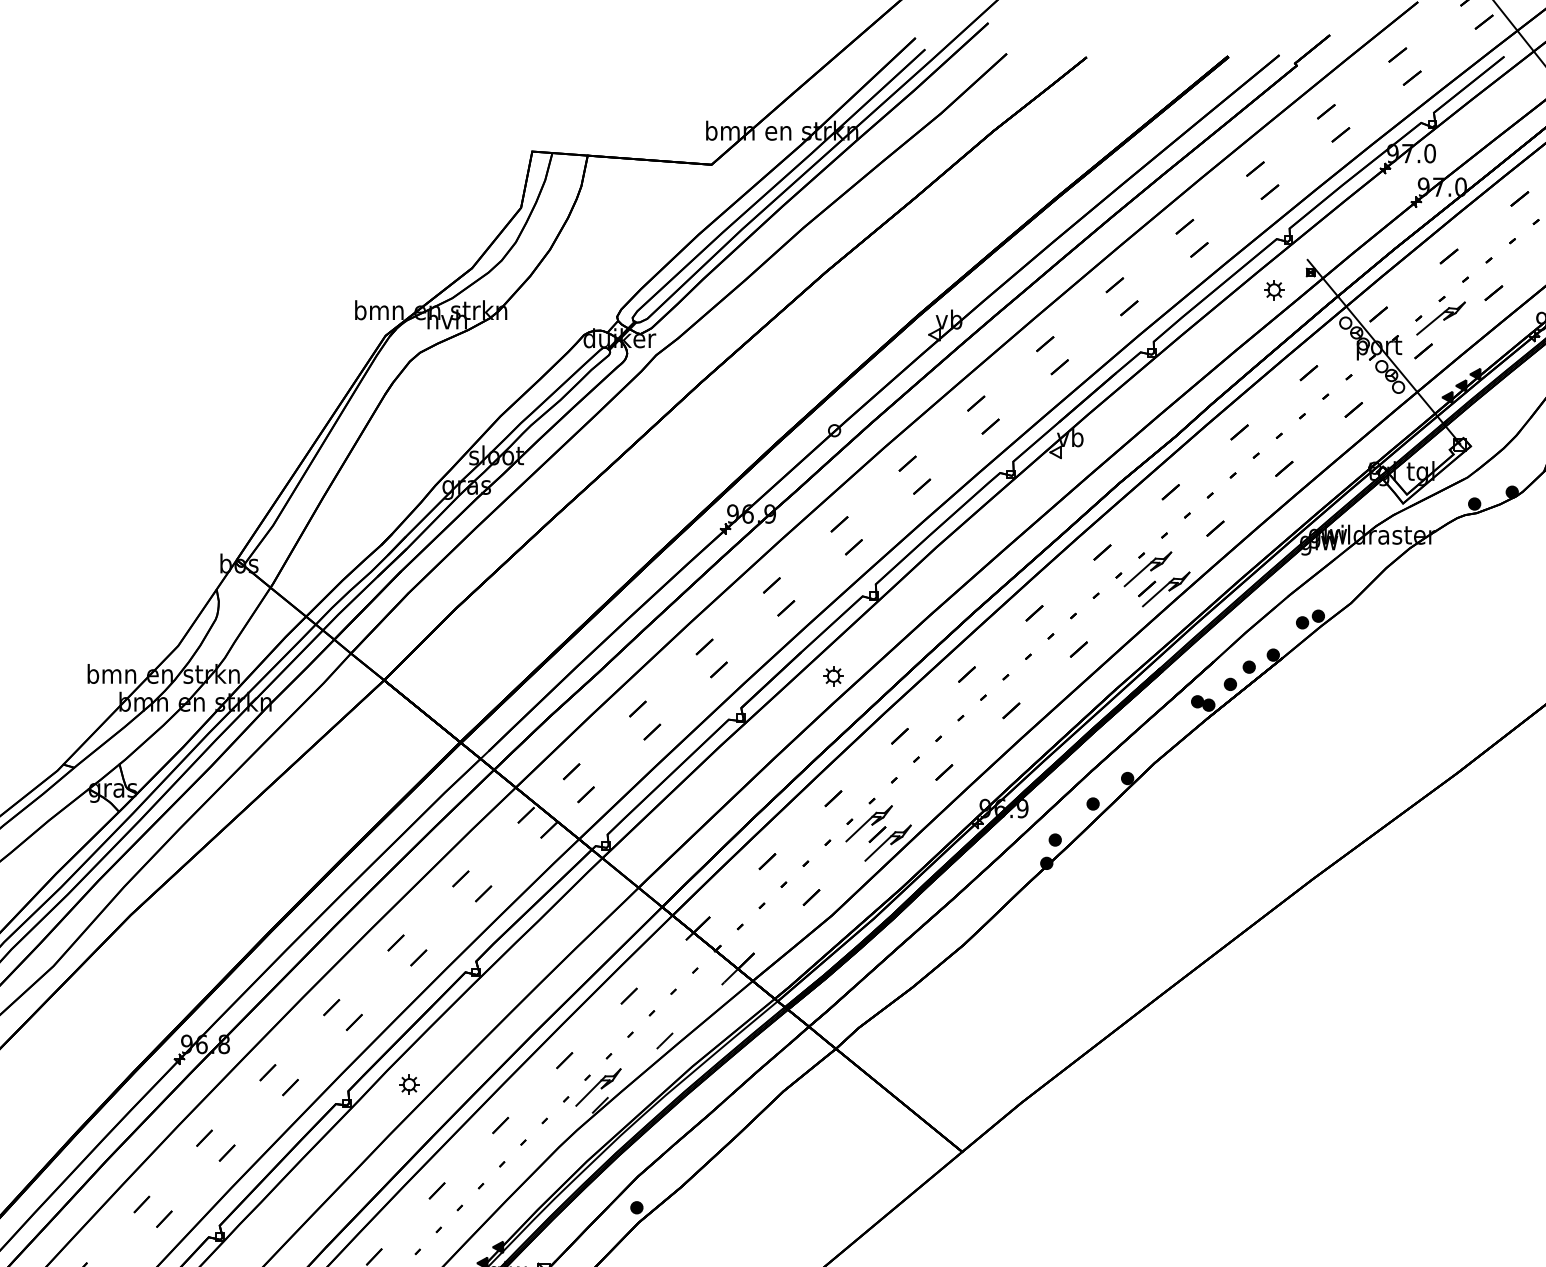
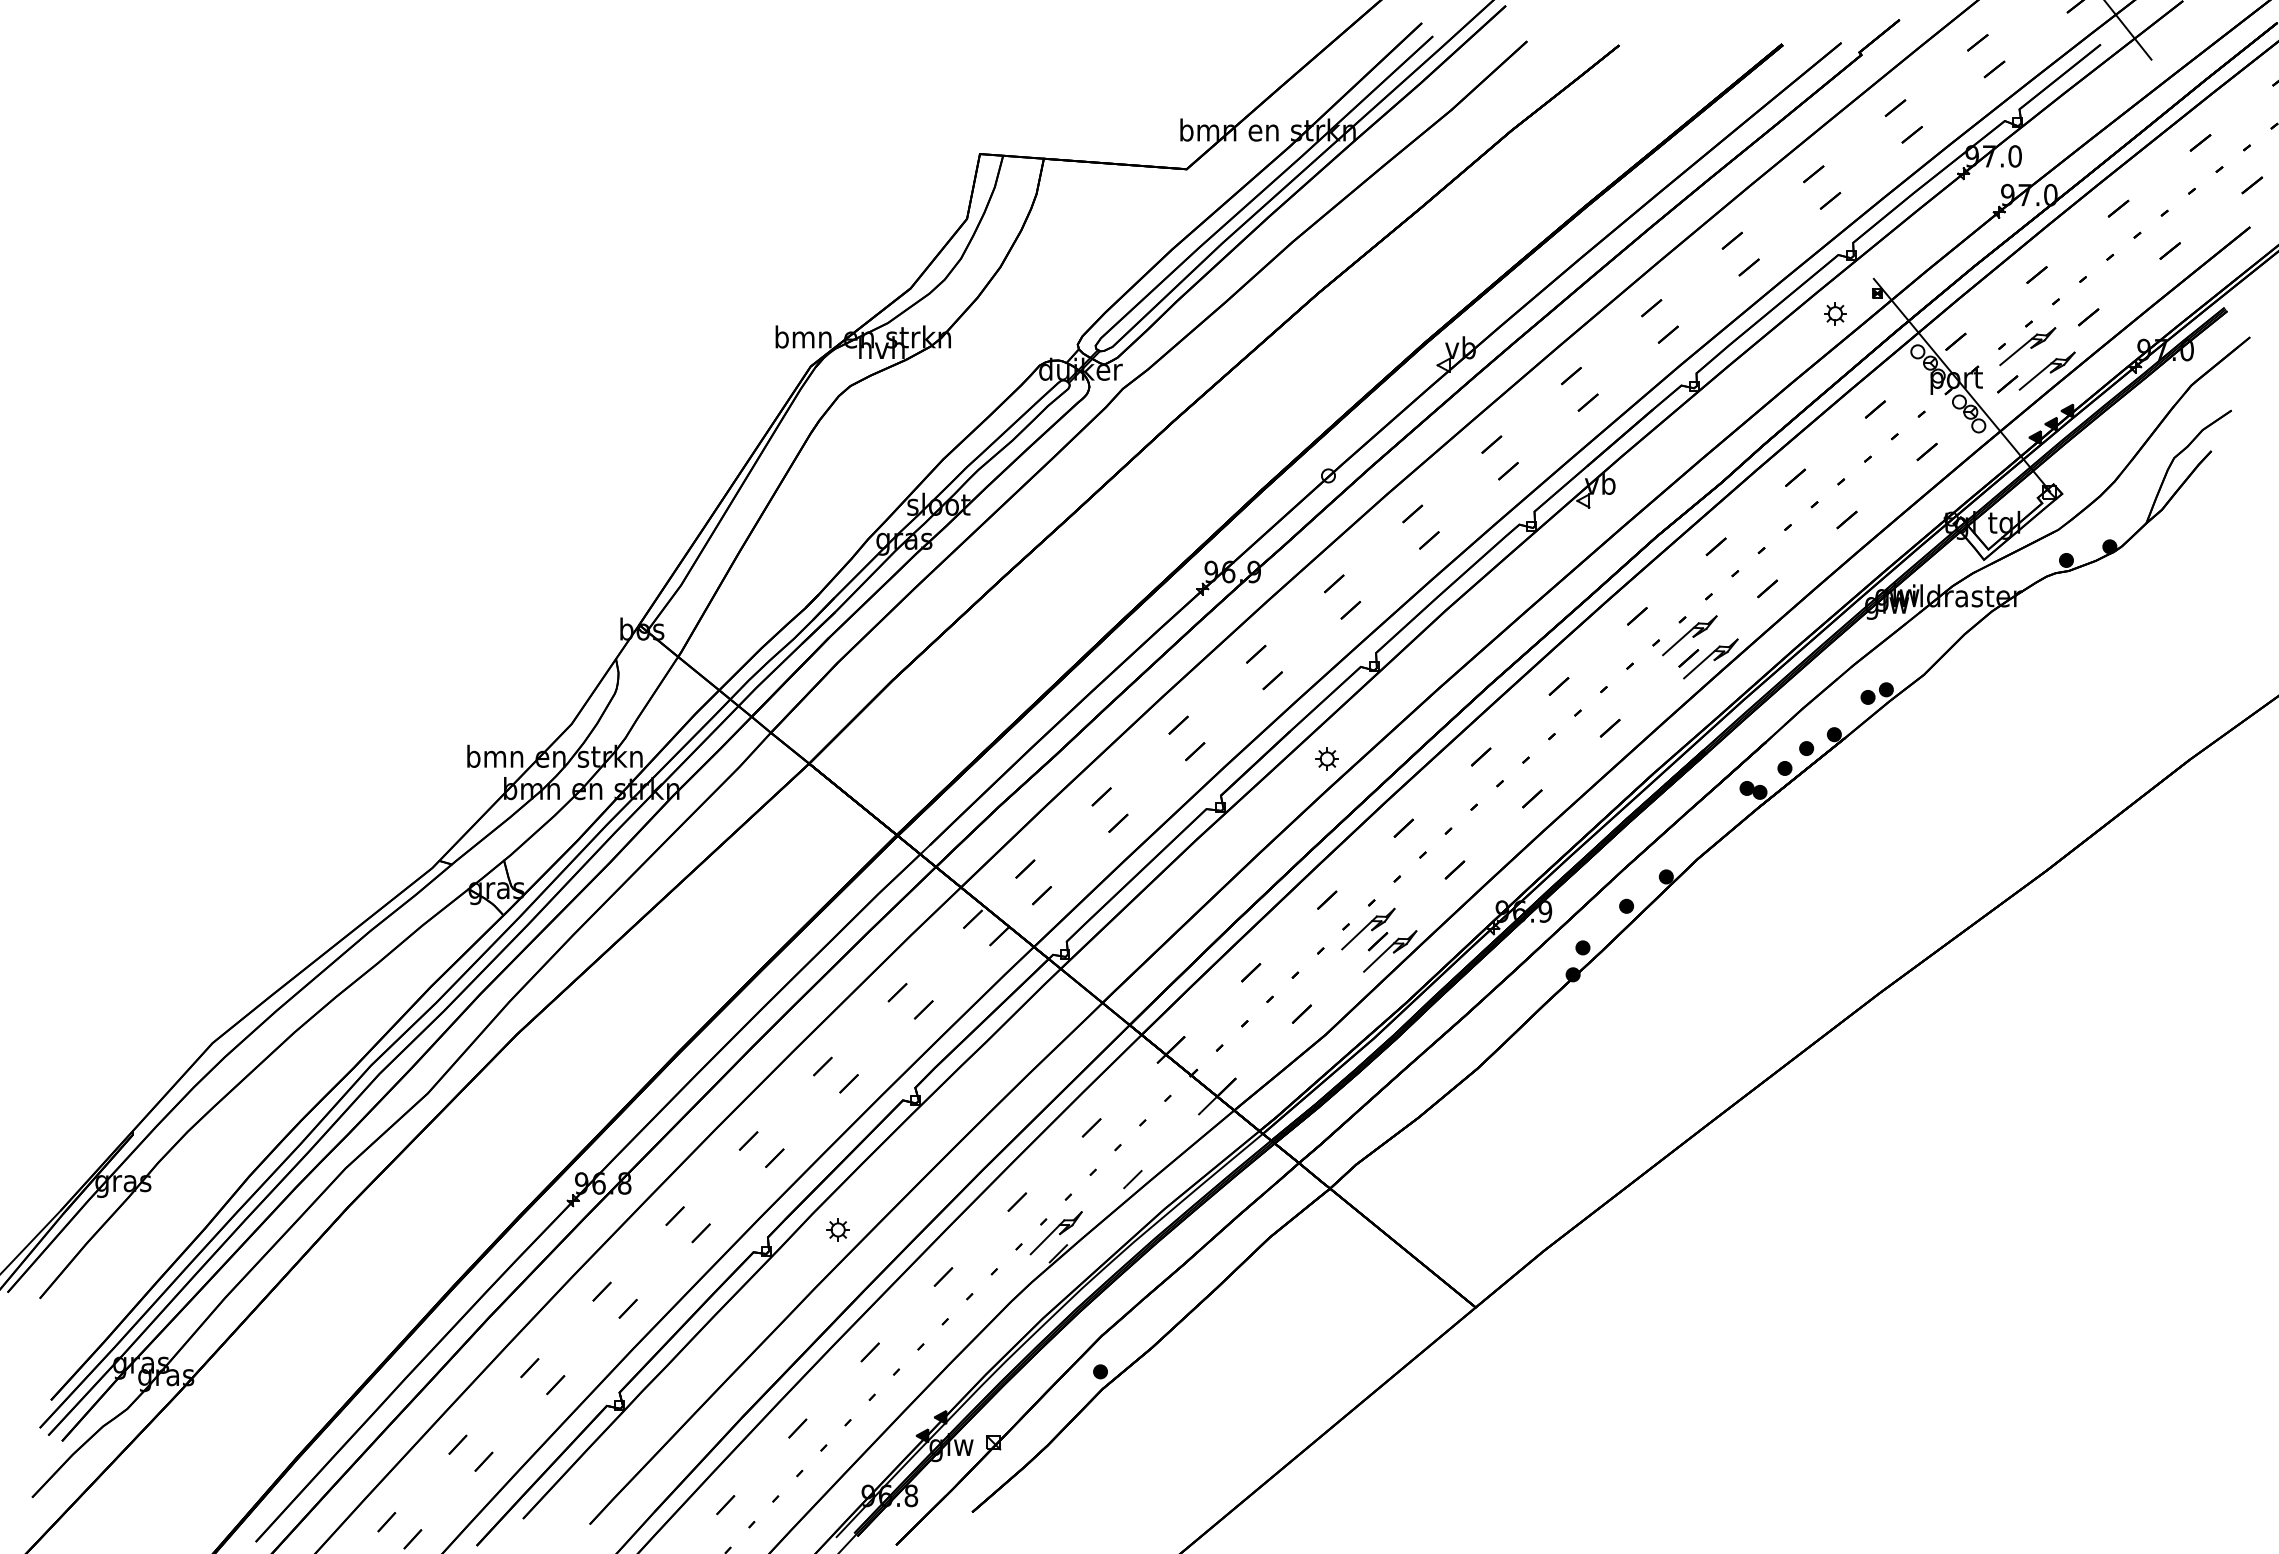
part: (1457, 339) -> (2046, 370), added

